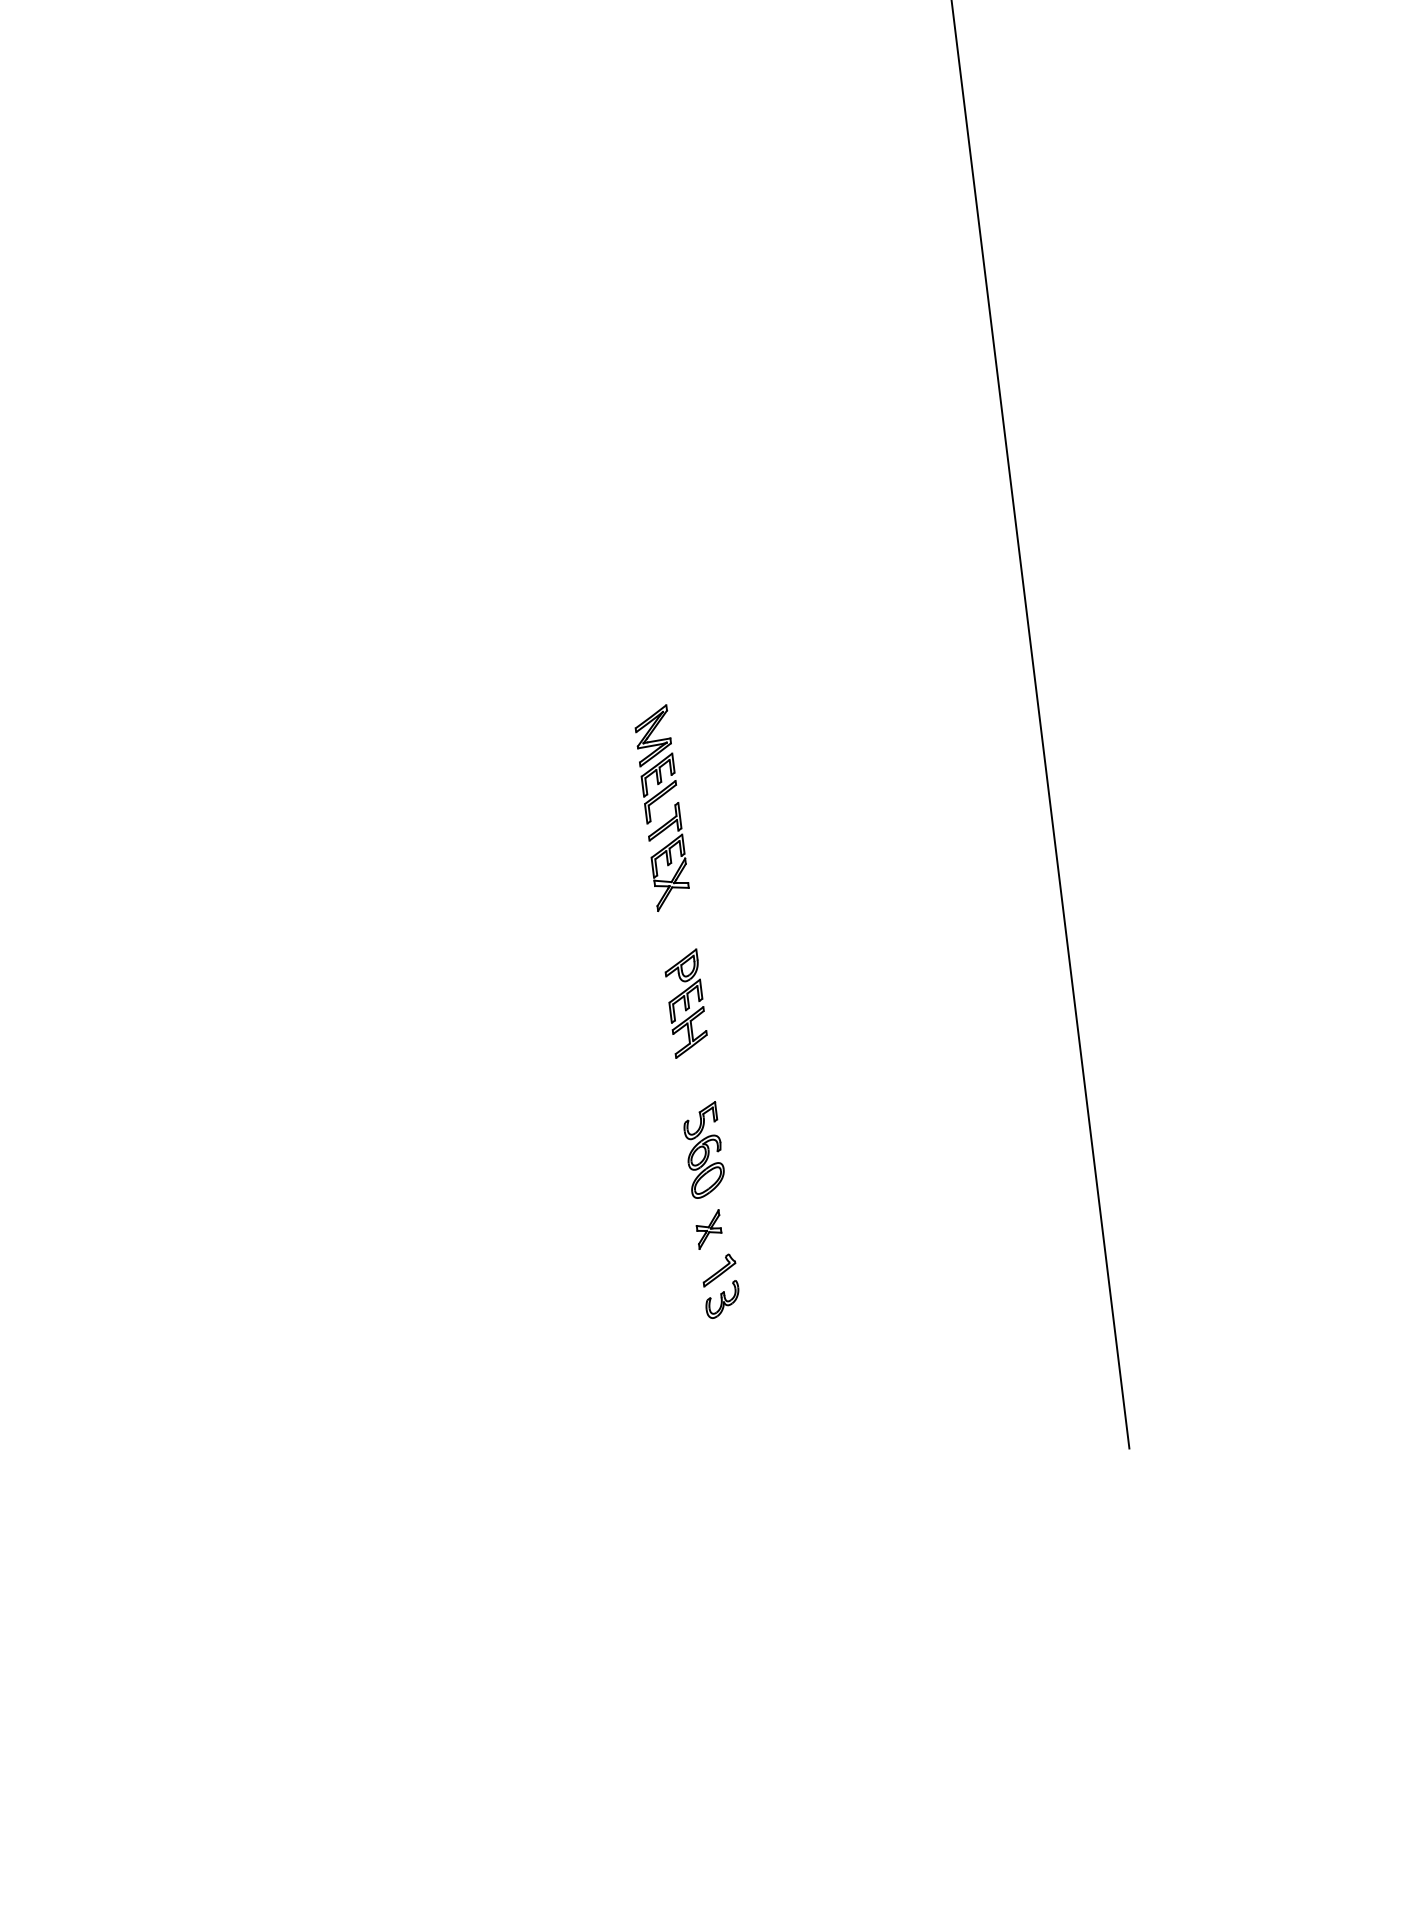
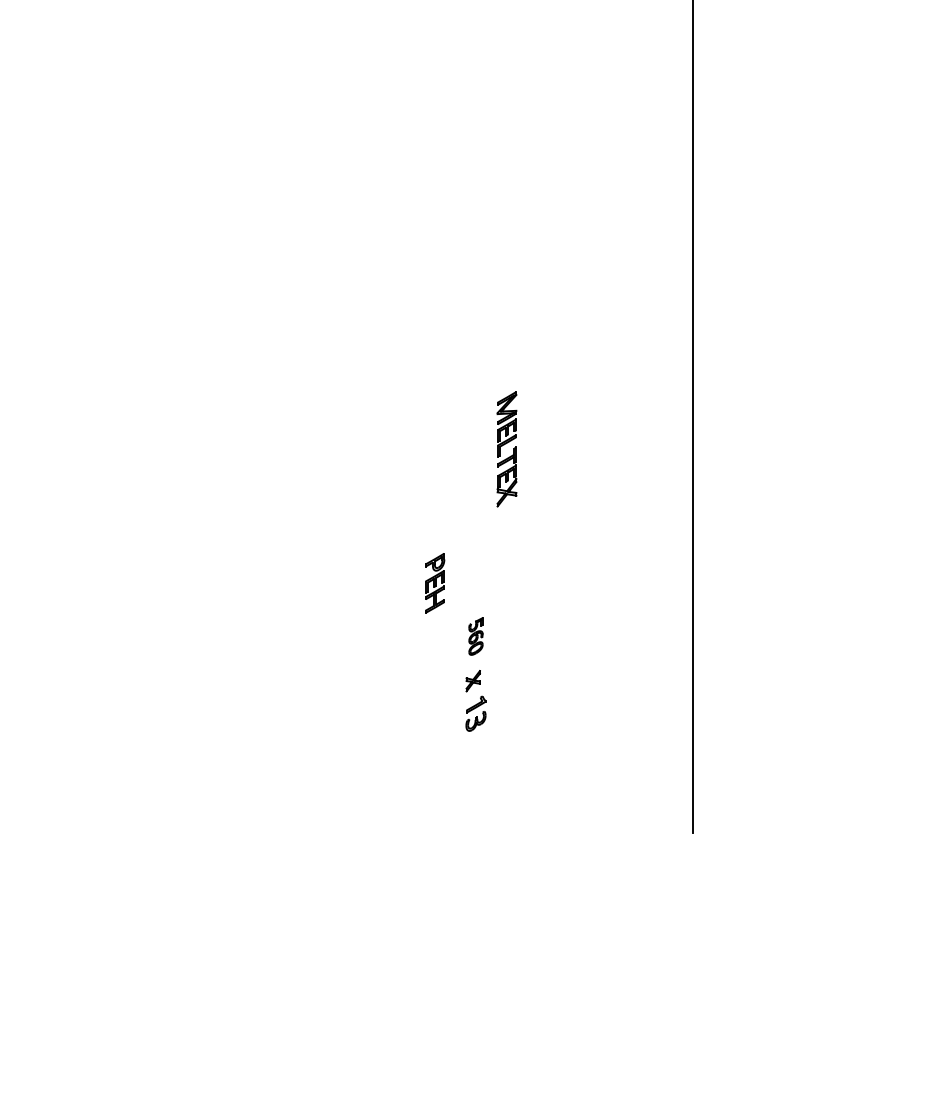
part: (661, 808) -> (506, 449), moved
part: (687, 1003) -> (435, 583), moved
part: (703, 1150) -> (475, 636), size x0.7

